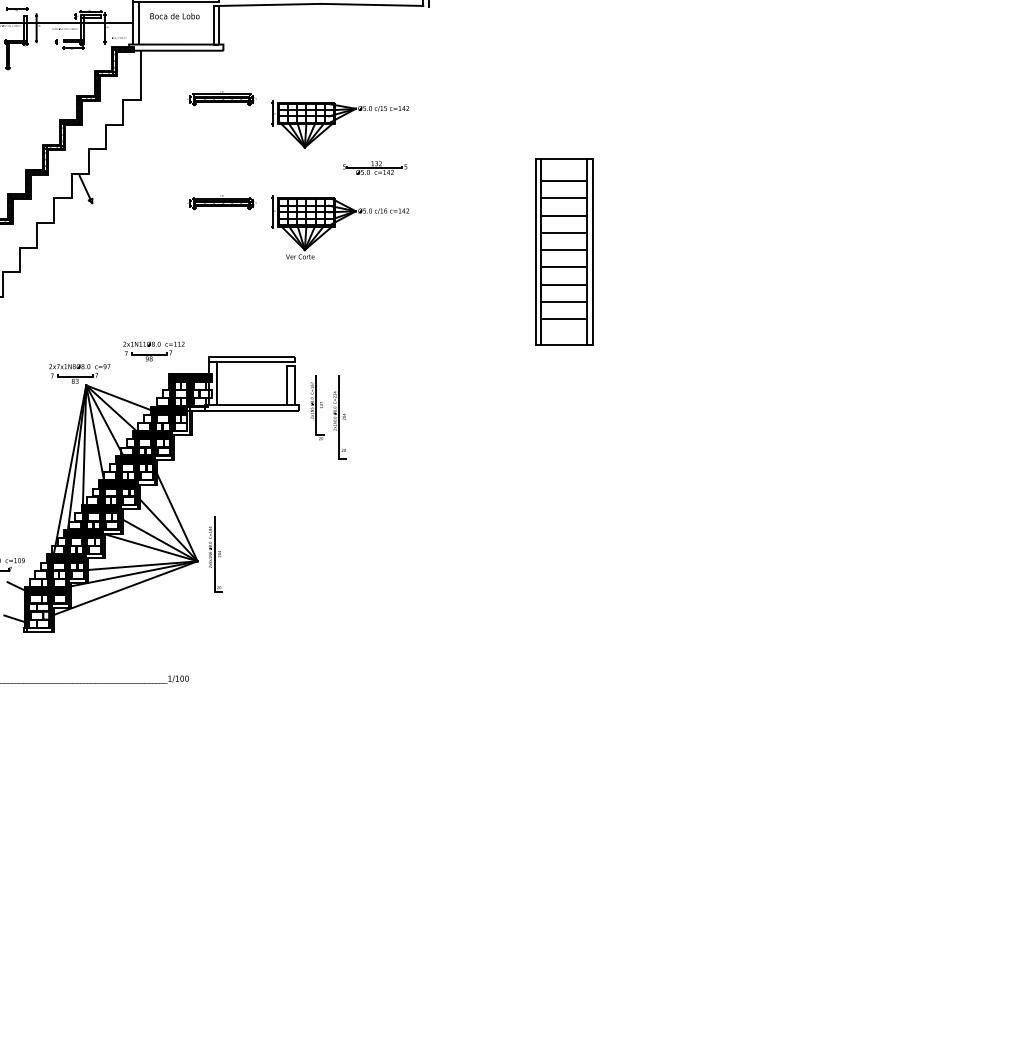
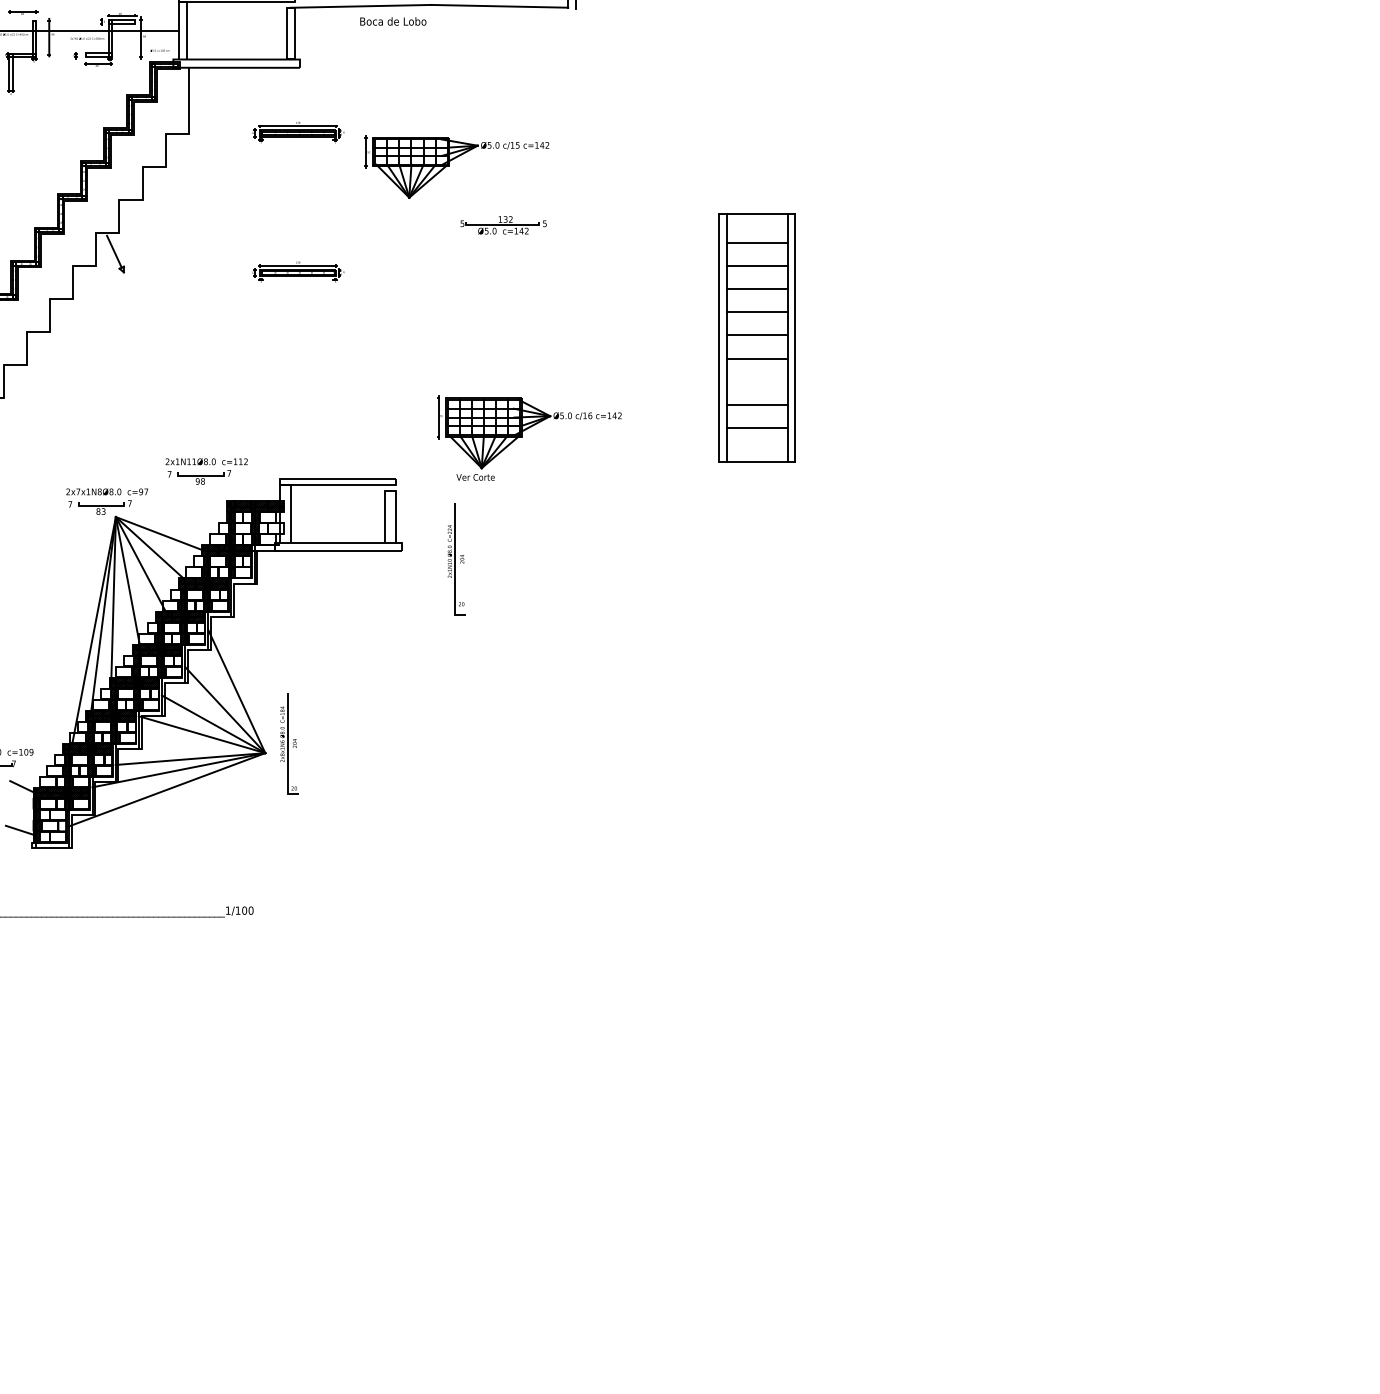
text: (174, 16) -> (392, 21), moved
part: (339, 227) -> (528, 437), moved
line: (564, 284) -> (757, 381), removed
part: (317, 407) -> (426, 546), removed

